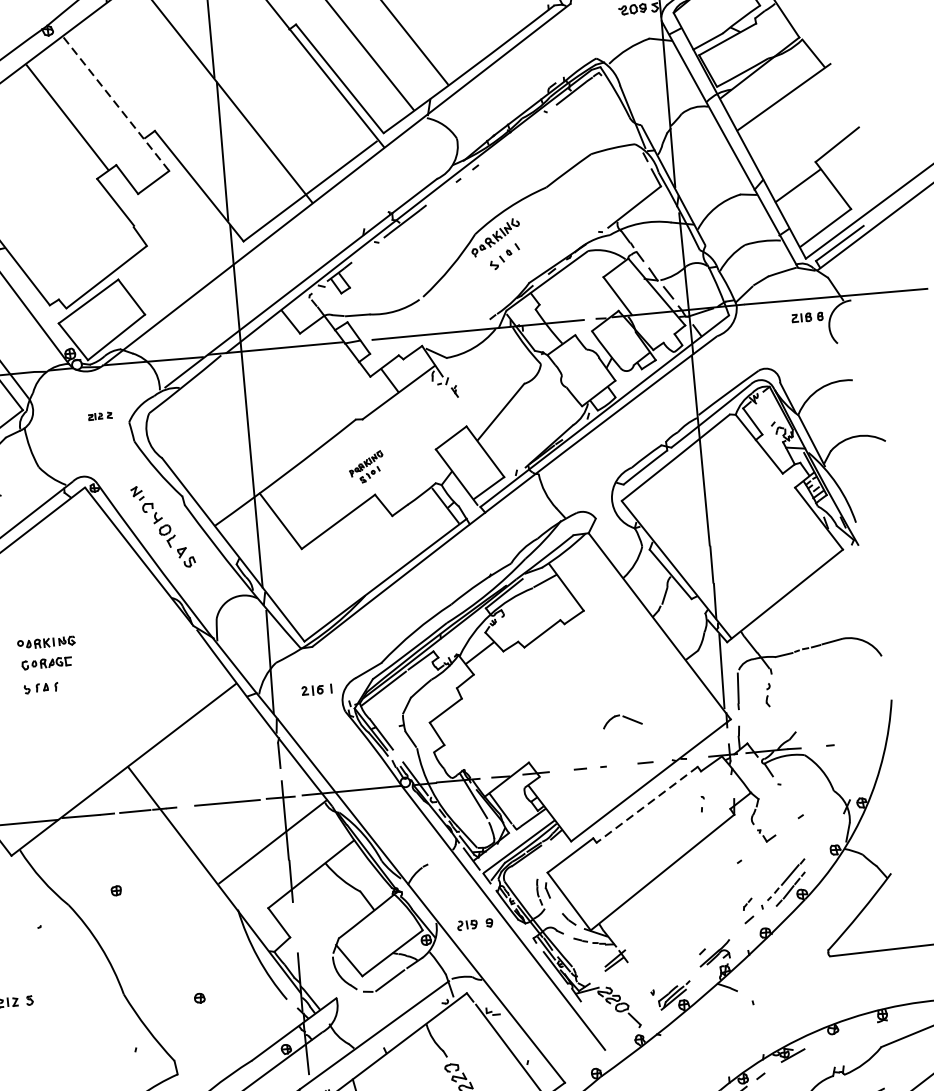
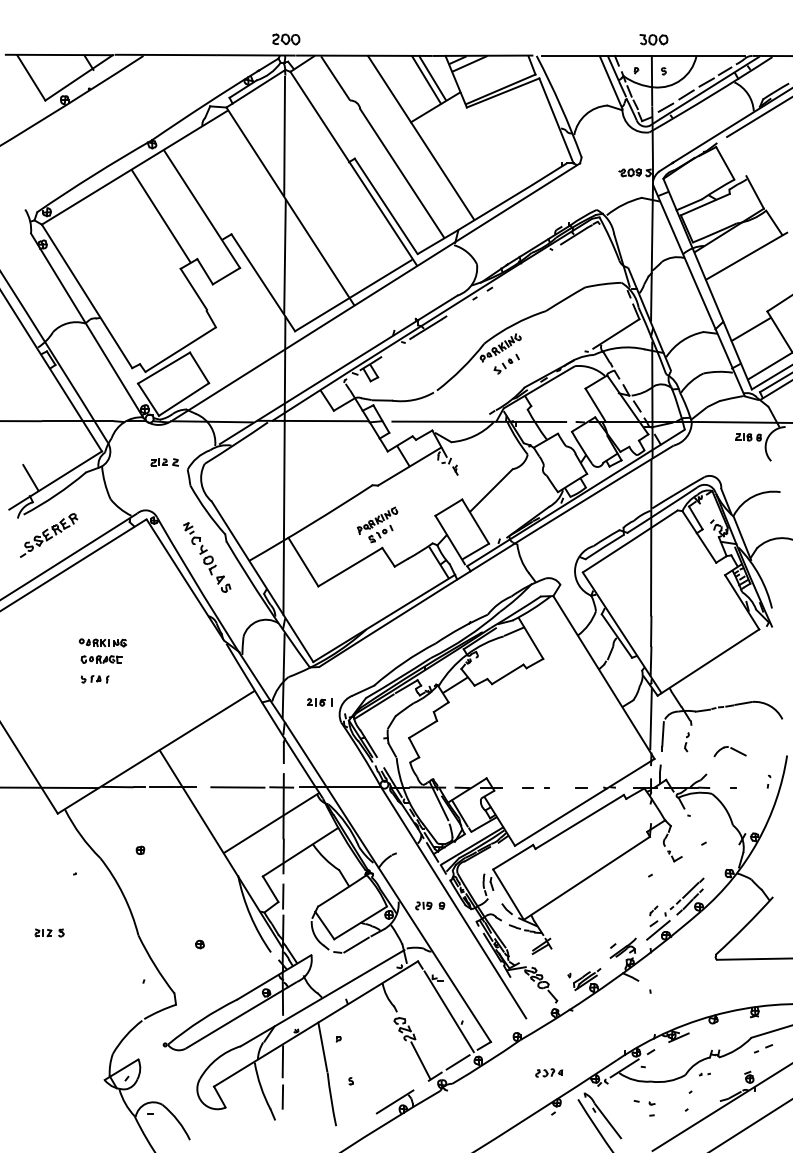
line: (116, 104) -> (202, 209), dashed -> solid
part: (100, 416) -> (164, 462), size x1.43
part: (366, 466) -> (377, 524), size x1.43
part: (621, 720) -> (729, 751), moved
part: (702, 803) -> (768, 781), moved
line: (646, 804) -> (579, 821), dashed -> solid
line: (755, 927) -> (658, 930), added
line: (295, 930) -> (283, 896), added
part: (897, 1058) -> (763, 1048), added

